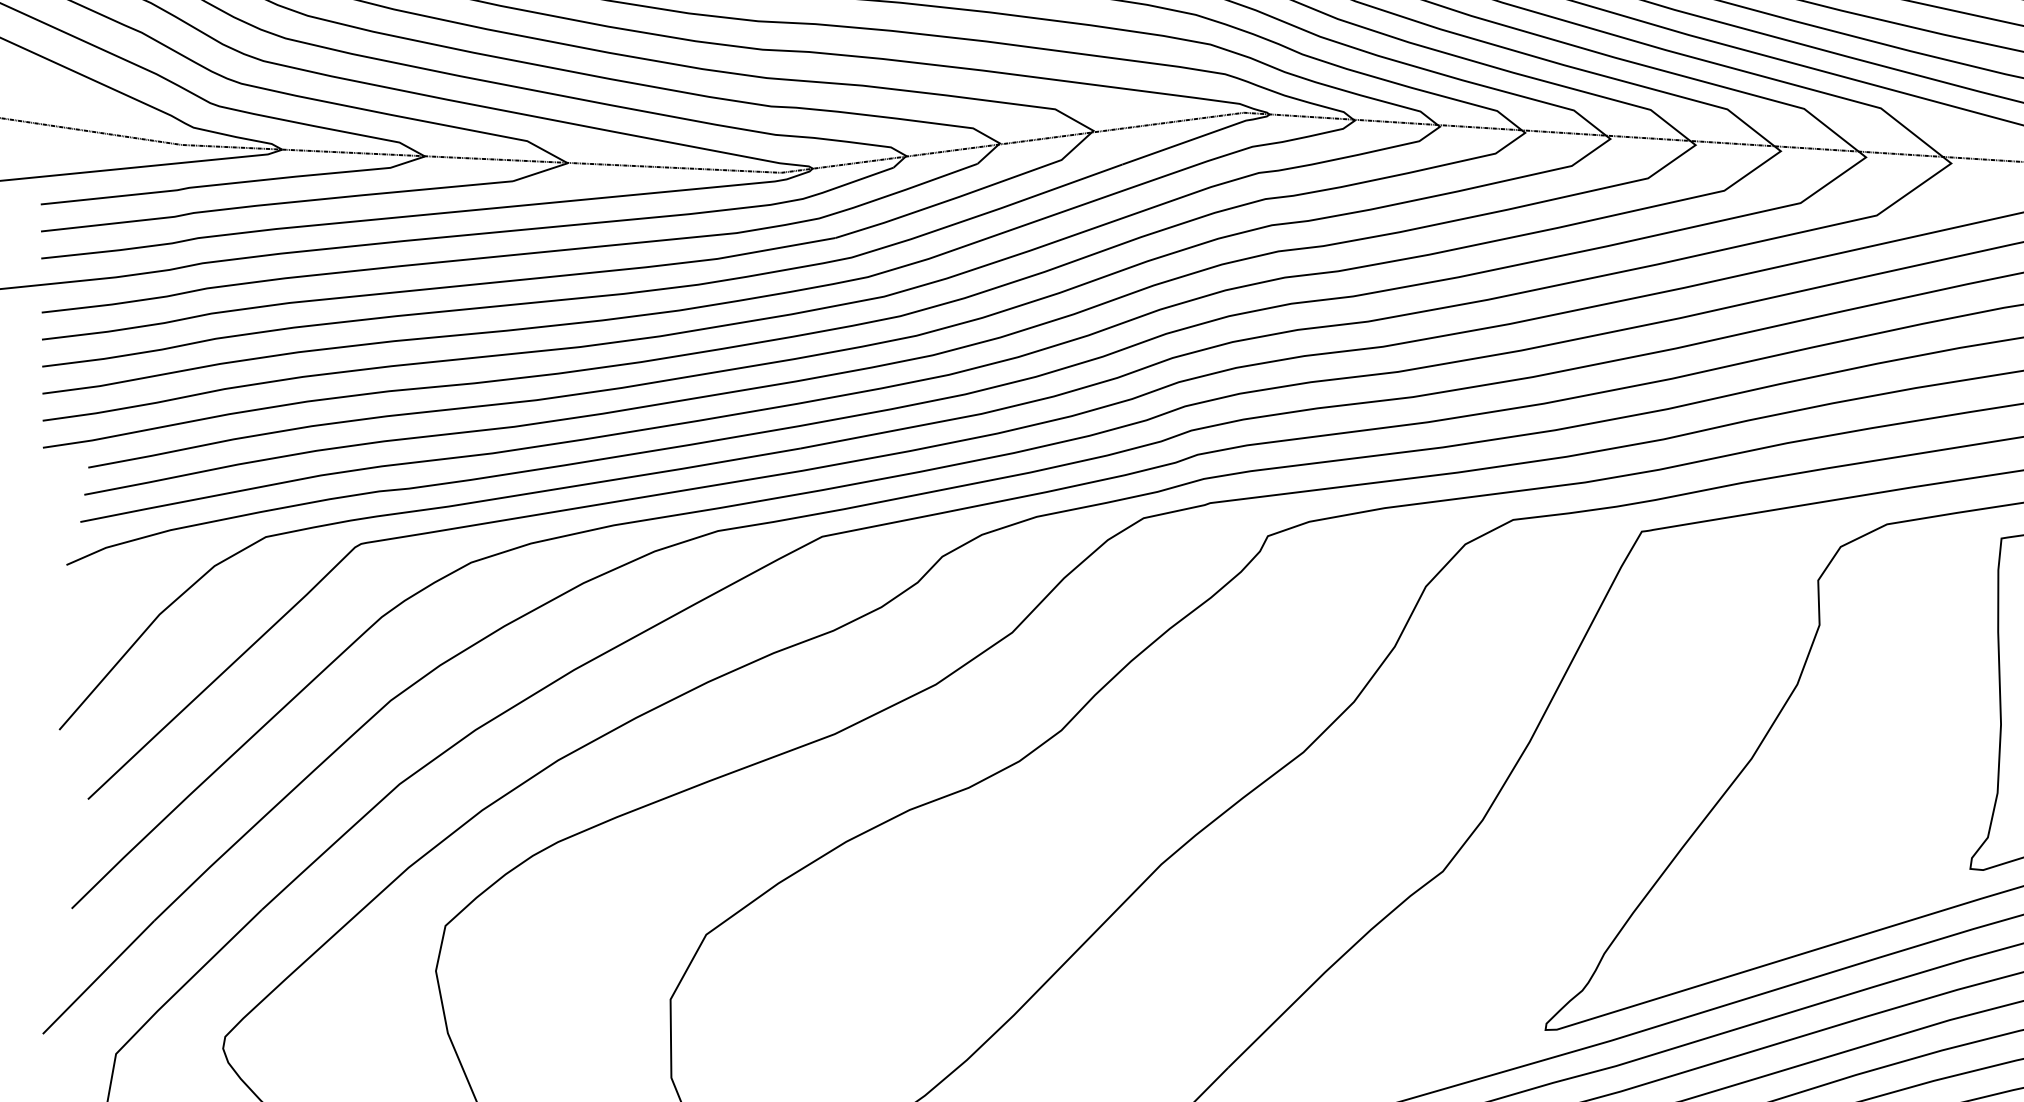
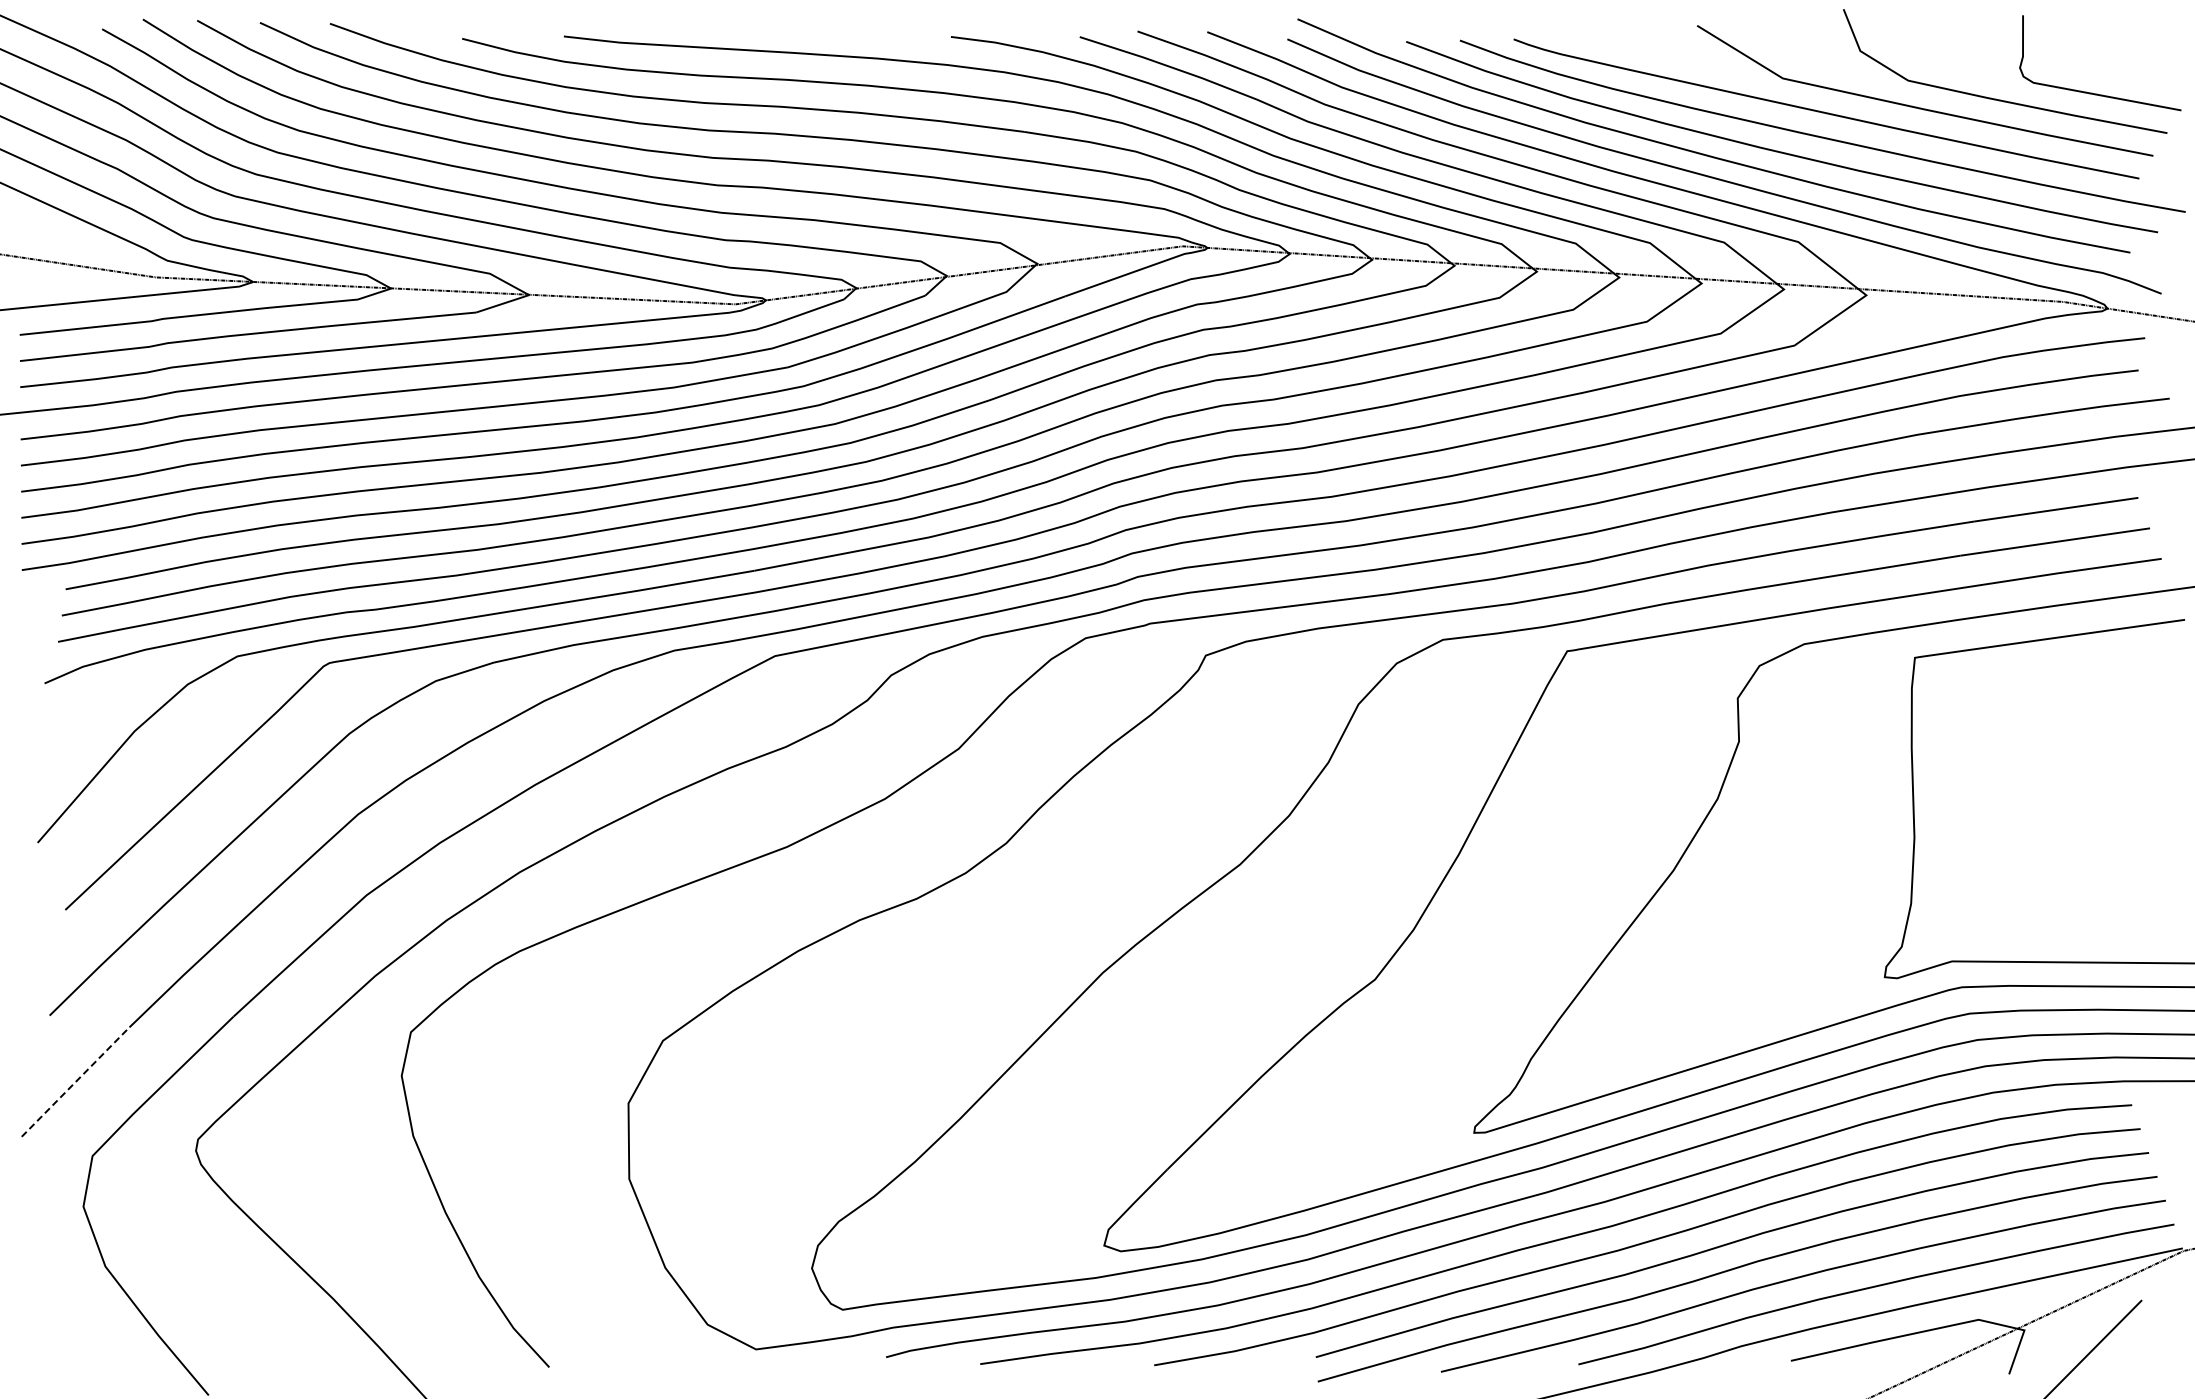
line: (98, 977) -> (75, 1082), solid -> dashed

